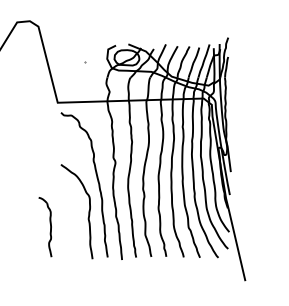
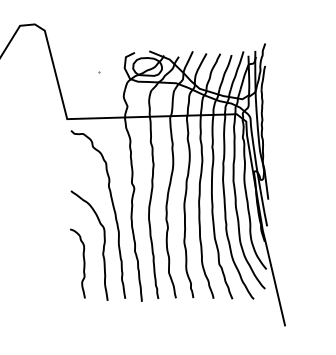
part: (45, 227) -> (77, 263), moved

